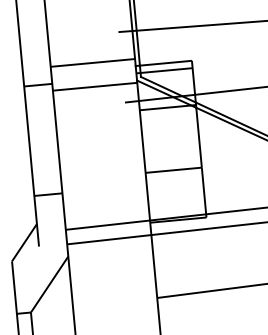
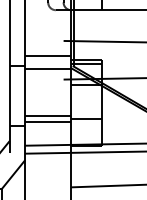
line: (103, 170) -> (48, 115), added
line: (104, 181) -> (48, 121), added

